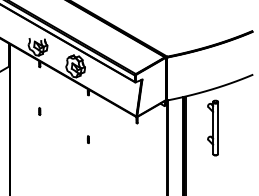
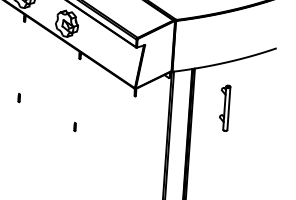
part: (39, 111) -> (18, 97), moved
part: (212, 127) -> (224, 107), size x0.7
part: (87, 139) -> (74, 126), moved

